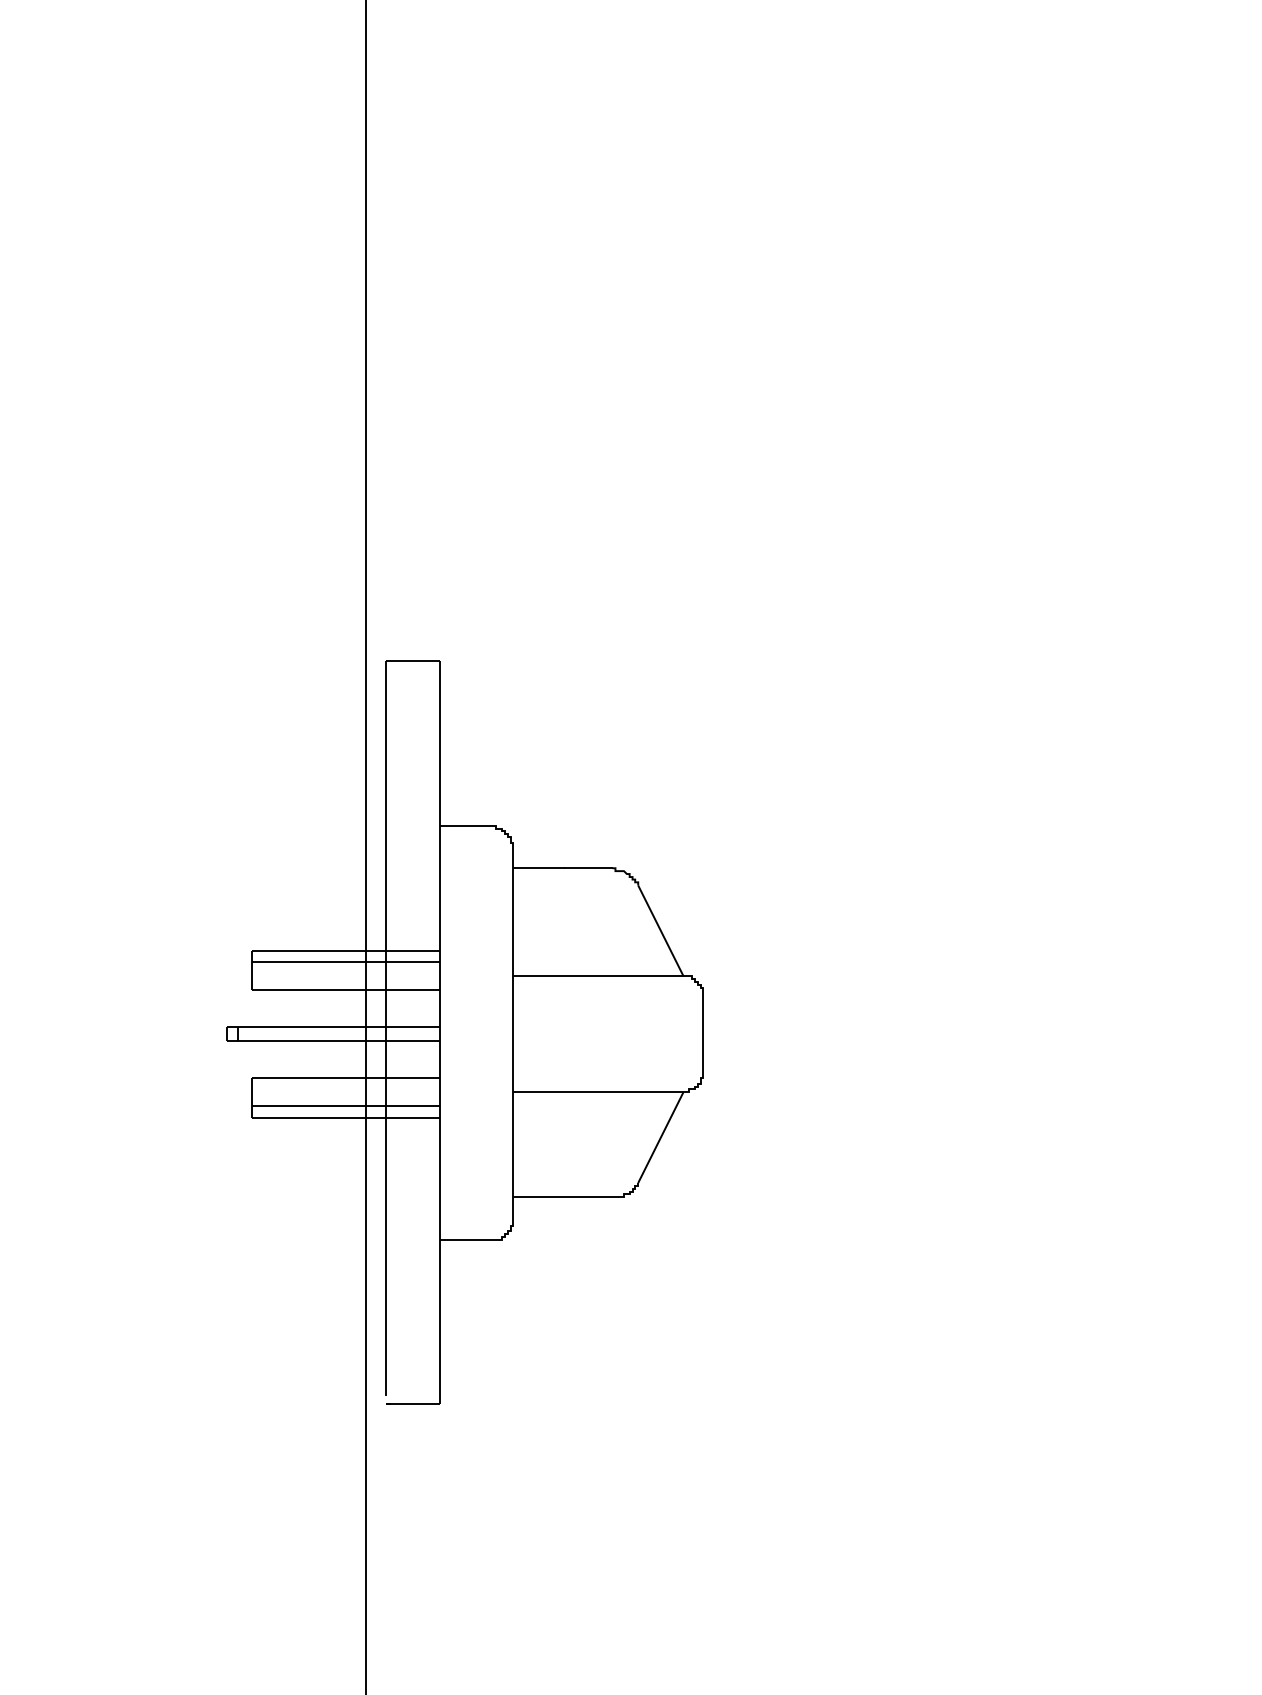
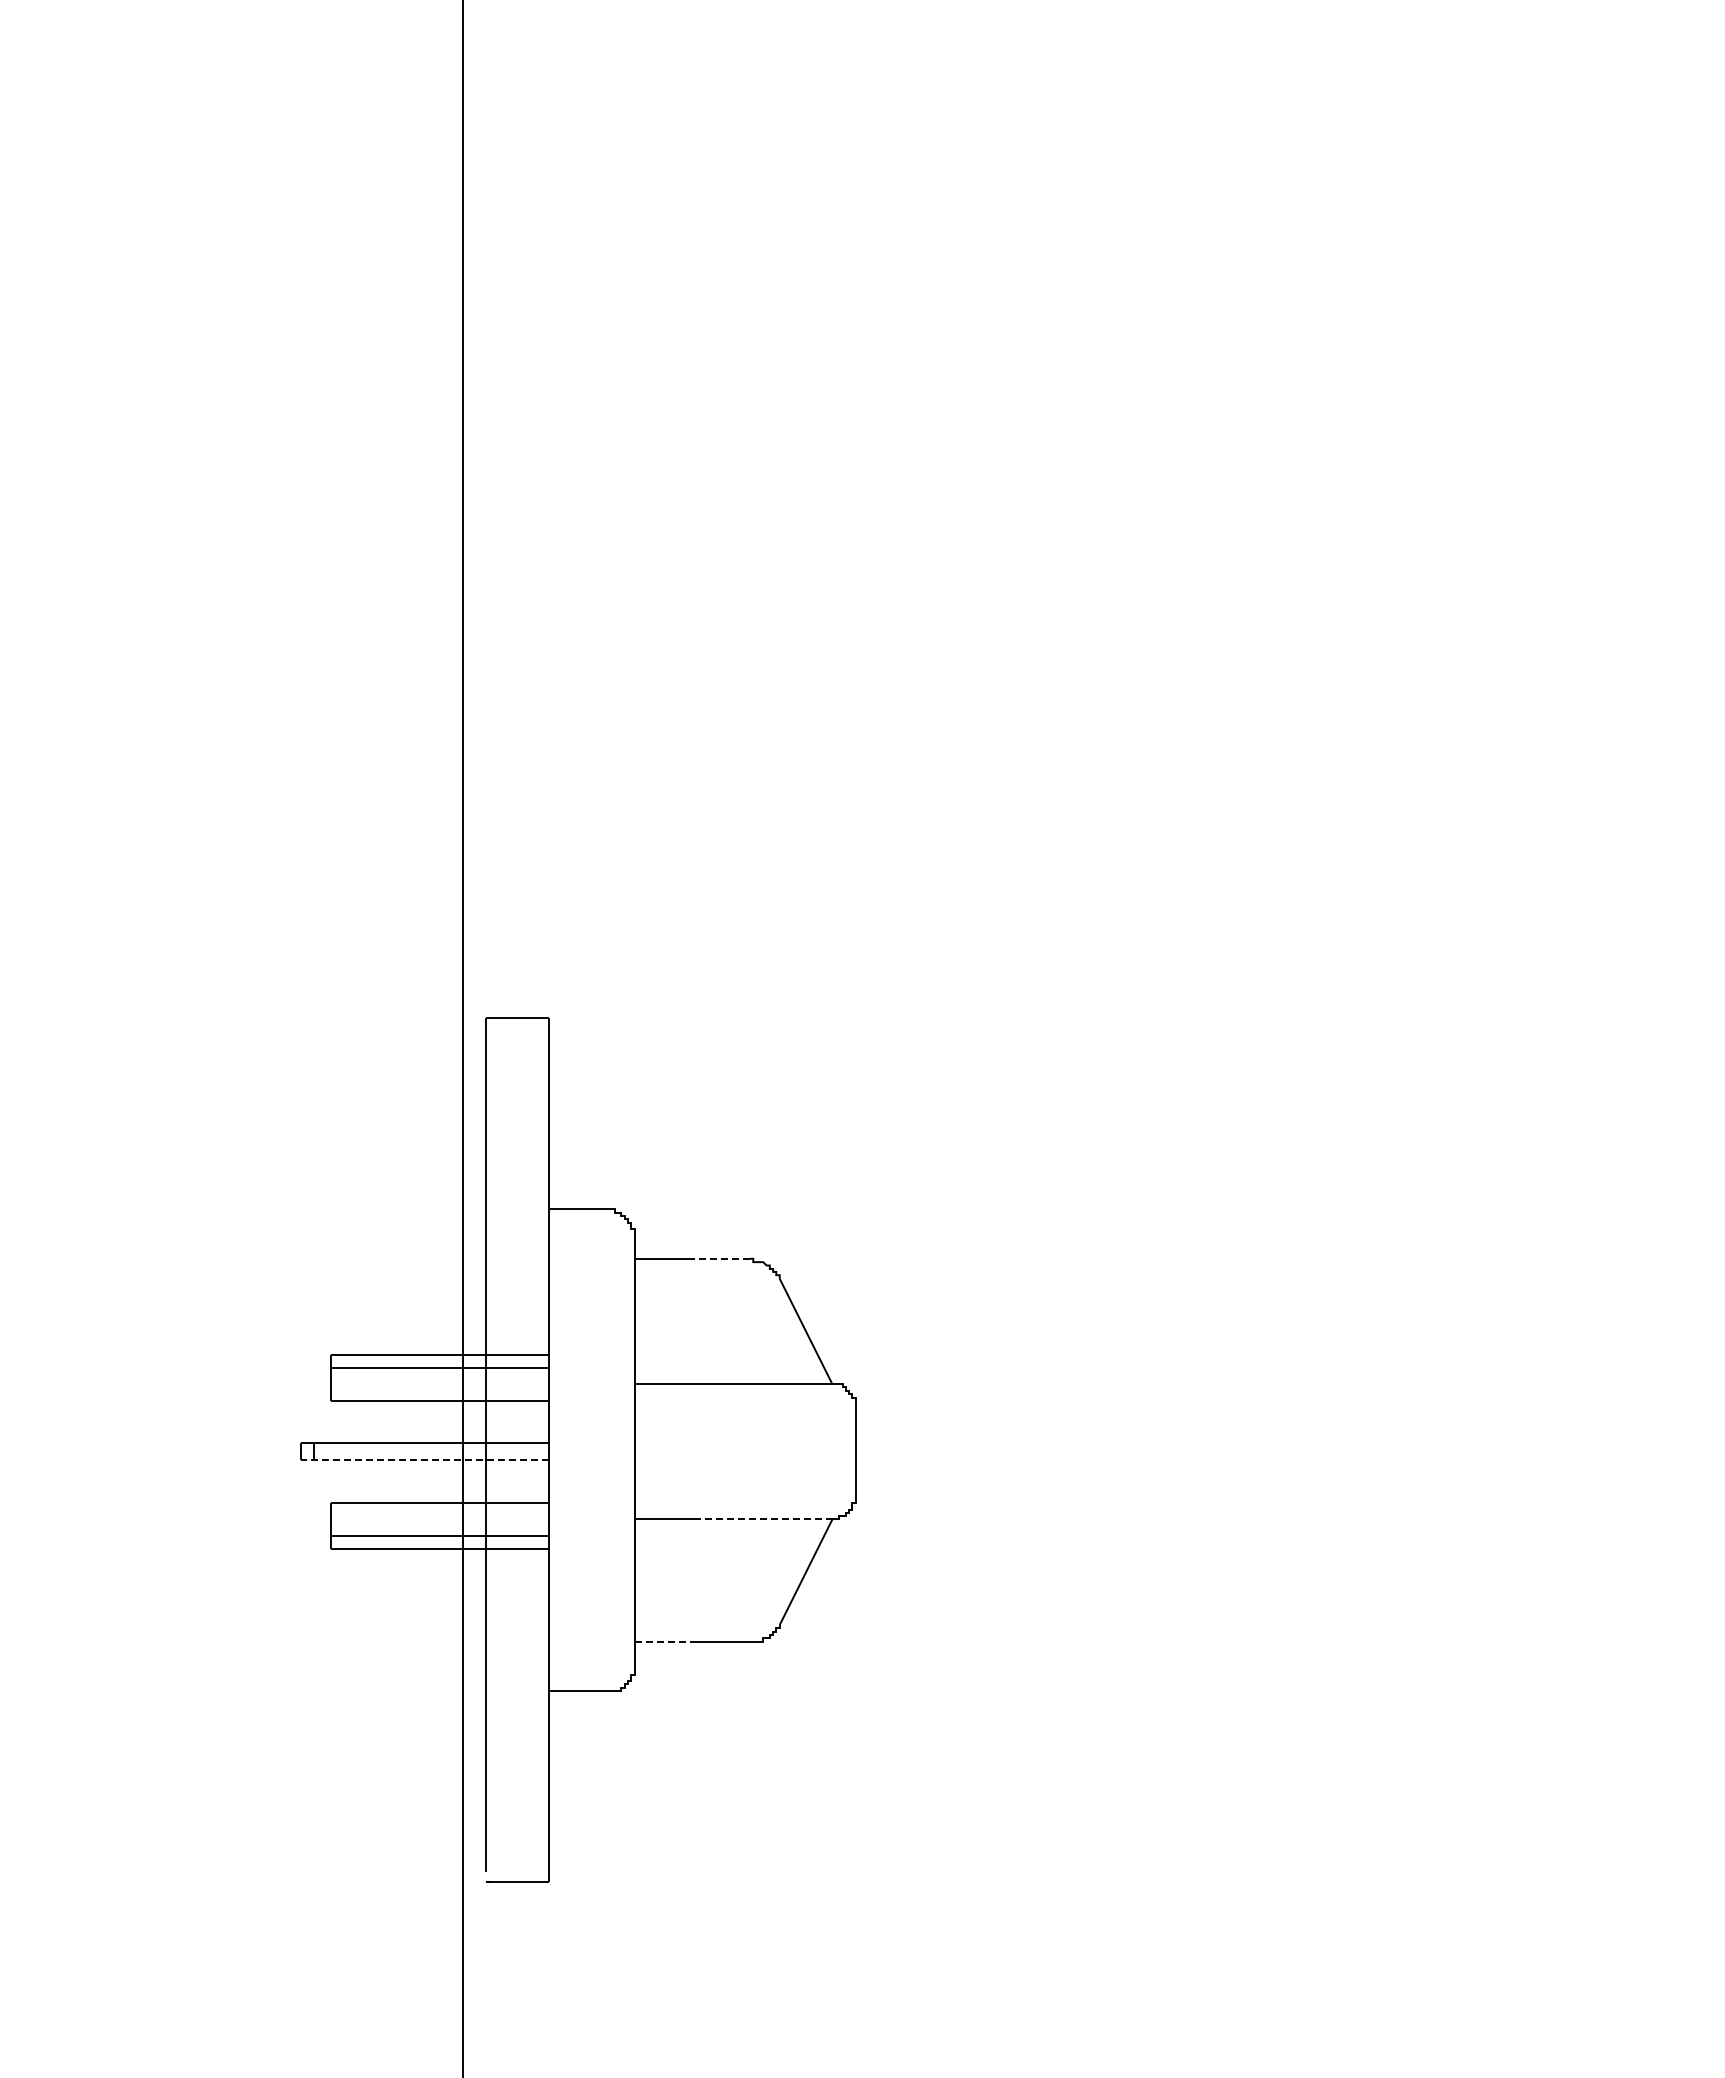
line: (588, 868) -> (721, 1258), solid -> dashed
line: (333, 1041) -> (425, 1460), solid -> dashed
line: (624, 1092) -> (763, 1519), solid -> dashed
line: (539, 1197) -> (664, 1641), solid -> dashed

